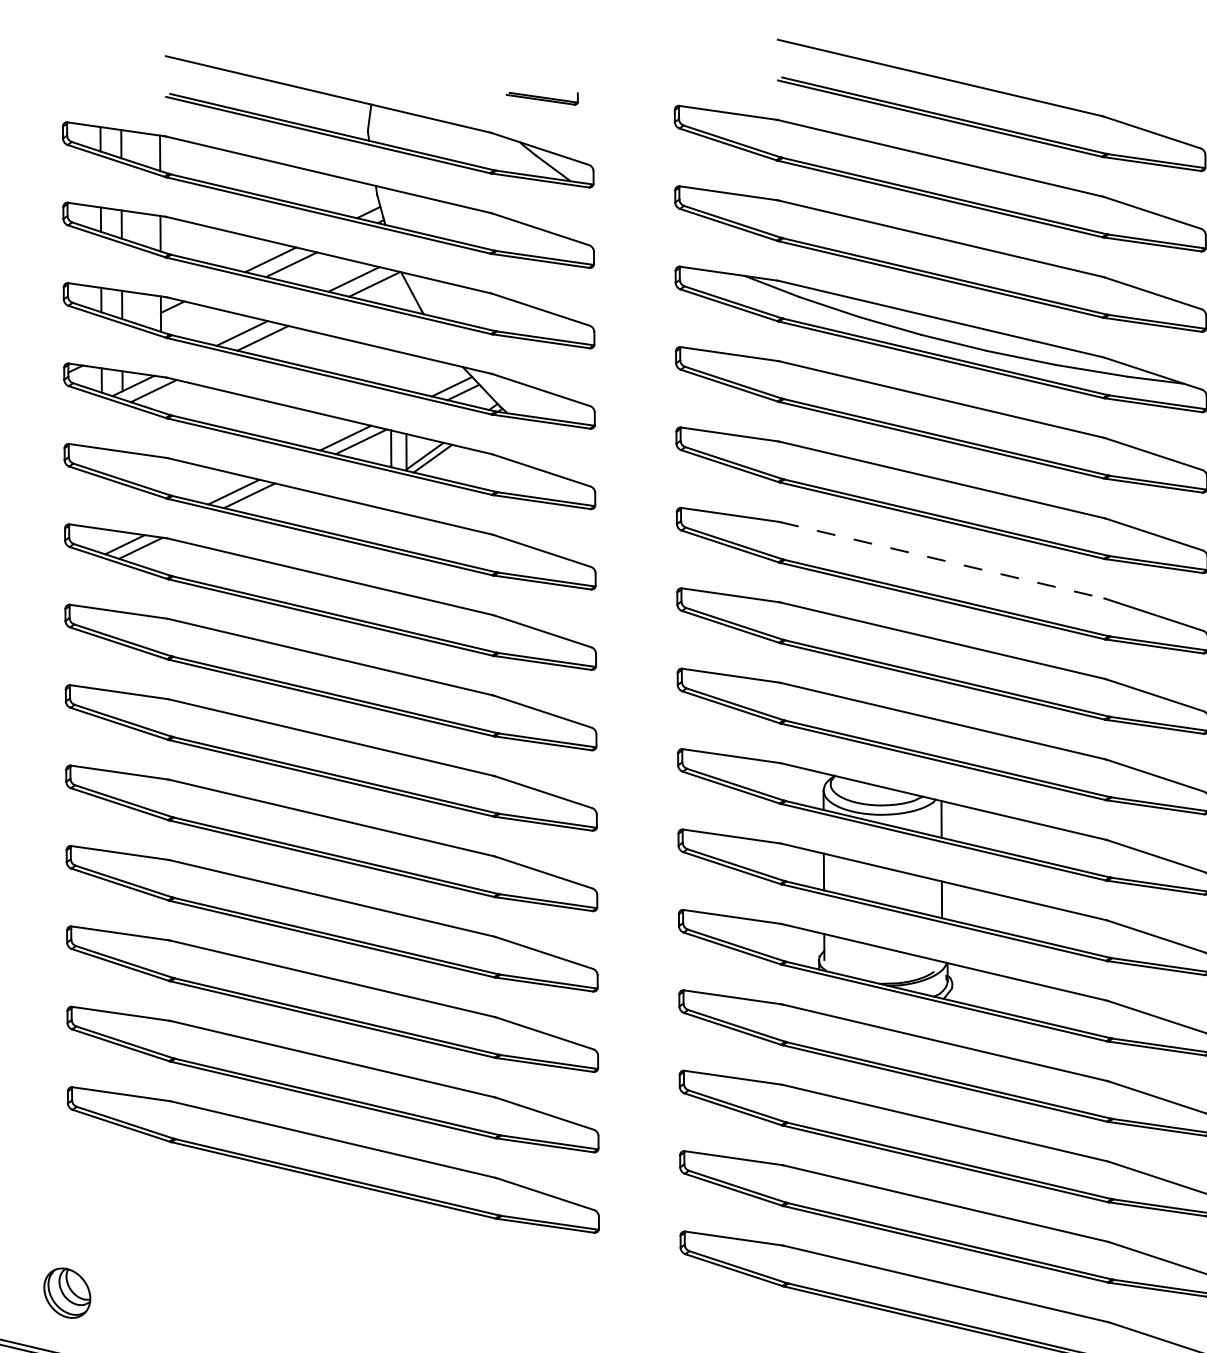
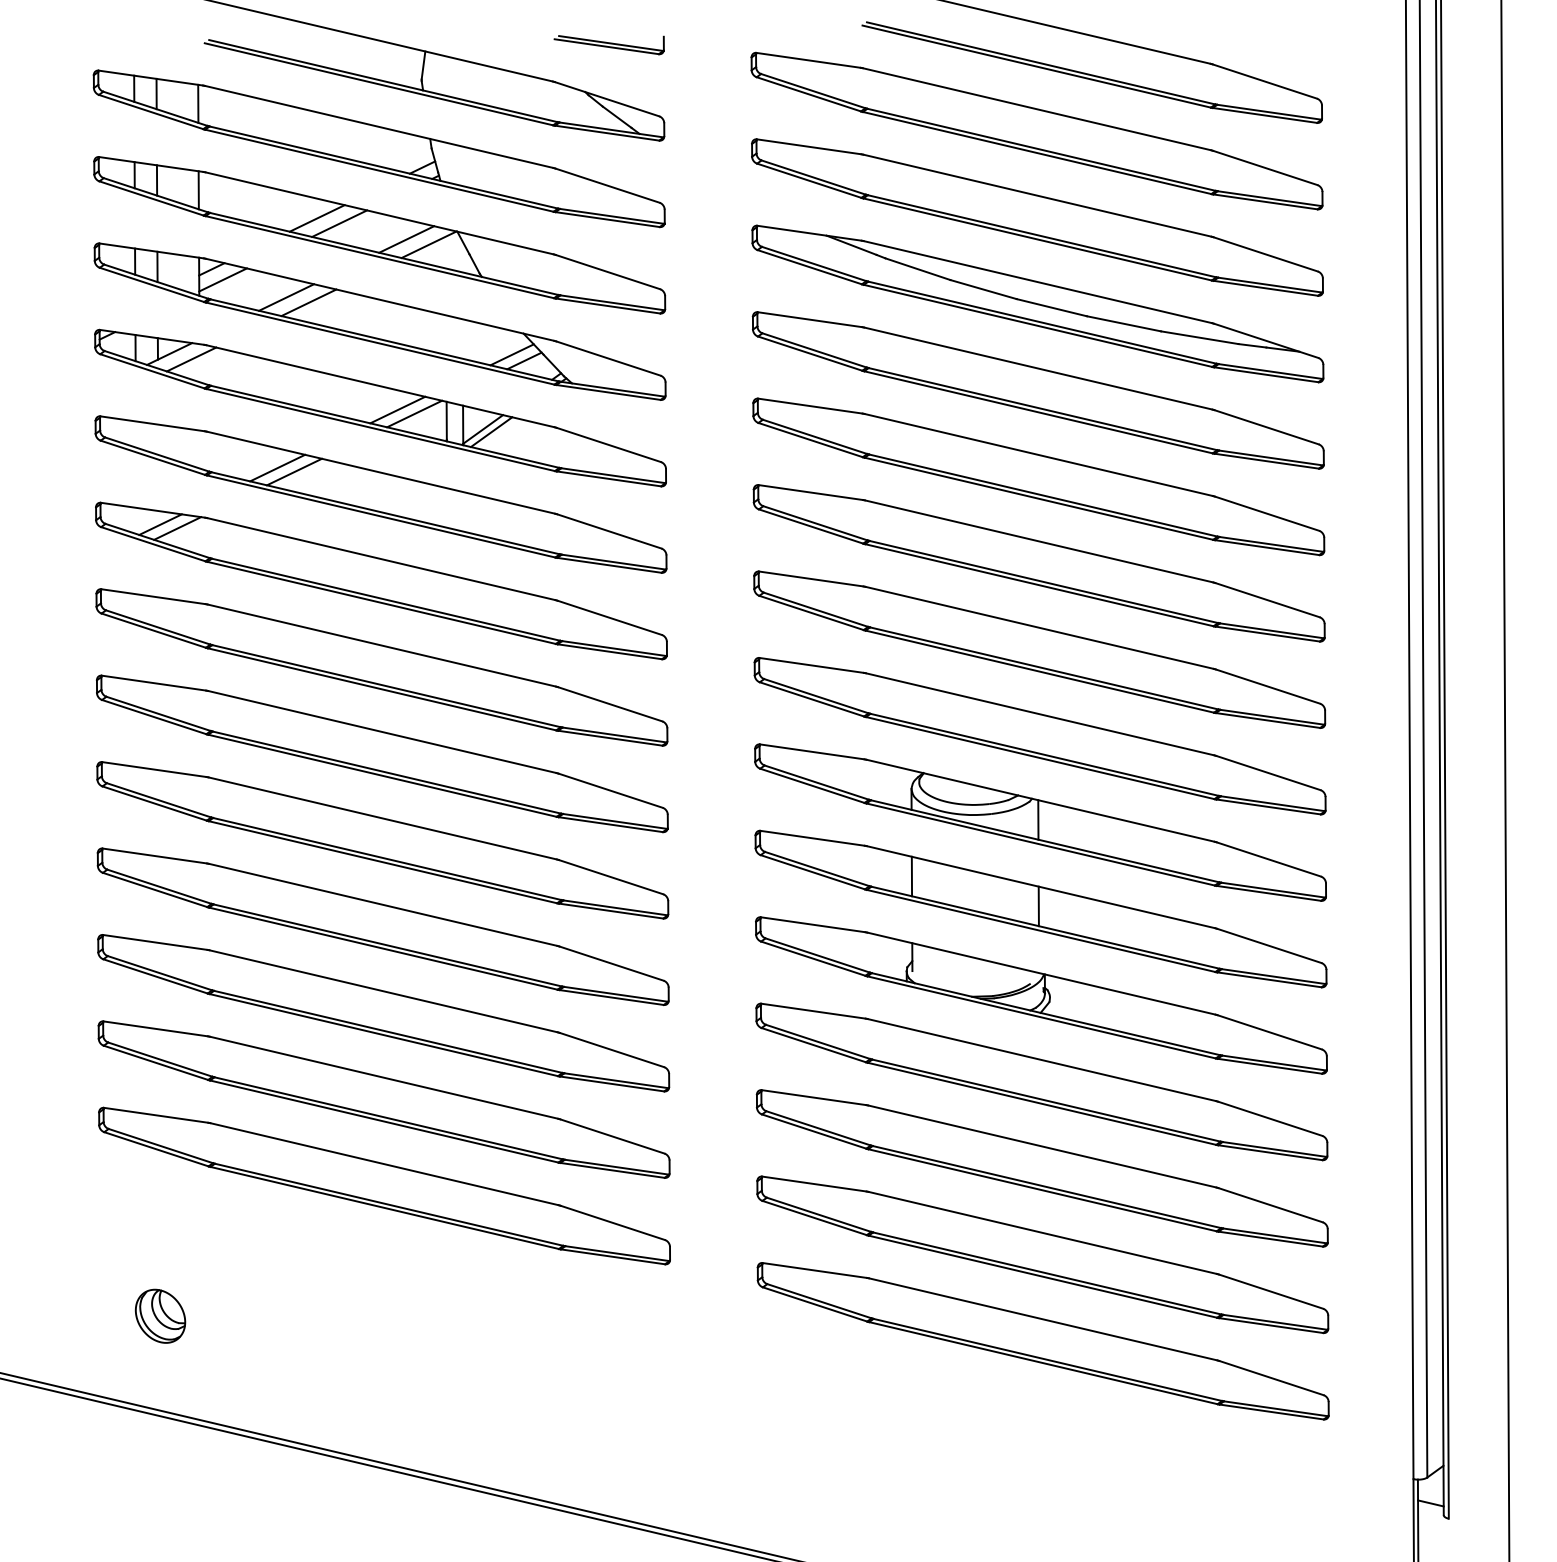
part: (541, 99) -> (608, 45), size x1.43
line: (182, 316) -> (222, 279), added
line: (942, 560) -> (1039, 541), dashed -> solid
part: (67, 1292) -> (160, 1315), moved

